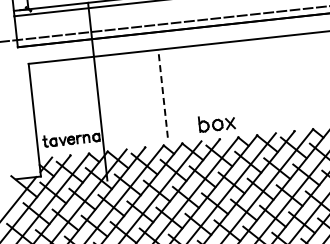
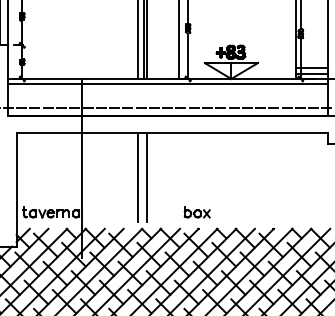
line: (163, 92) -> (147, 176), dashed -> solid
line: (154, 94) -> (138, 177), added
part: (216, 123) -> (196, 212), size x0.71

